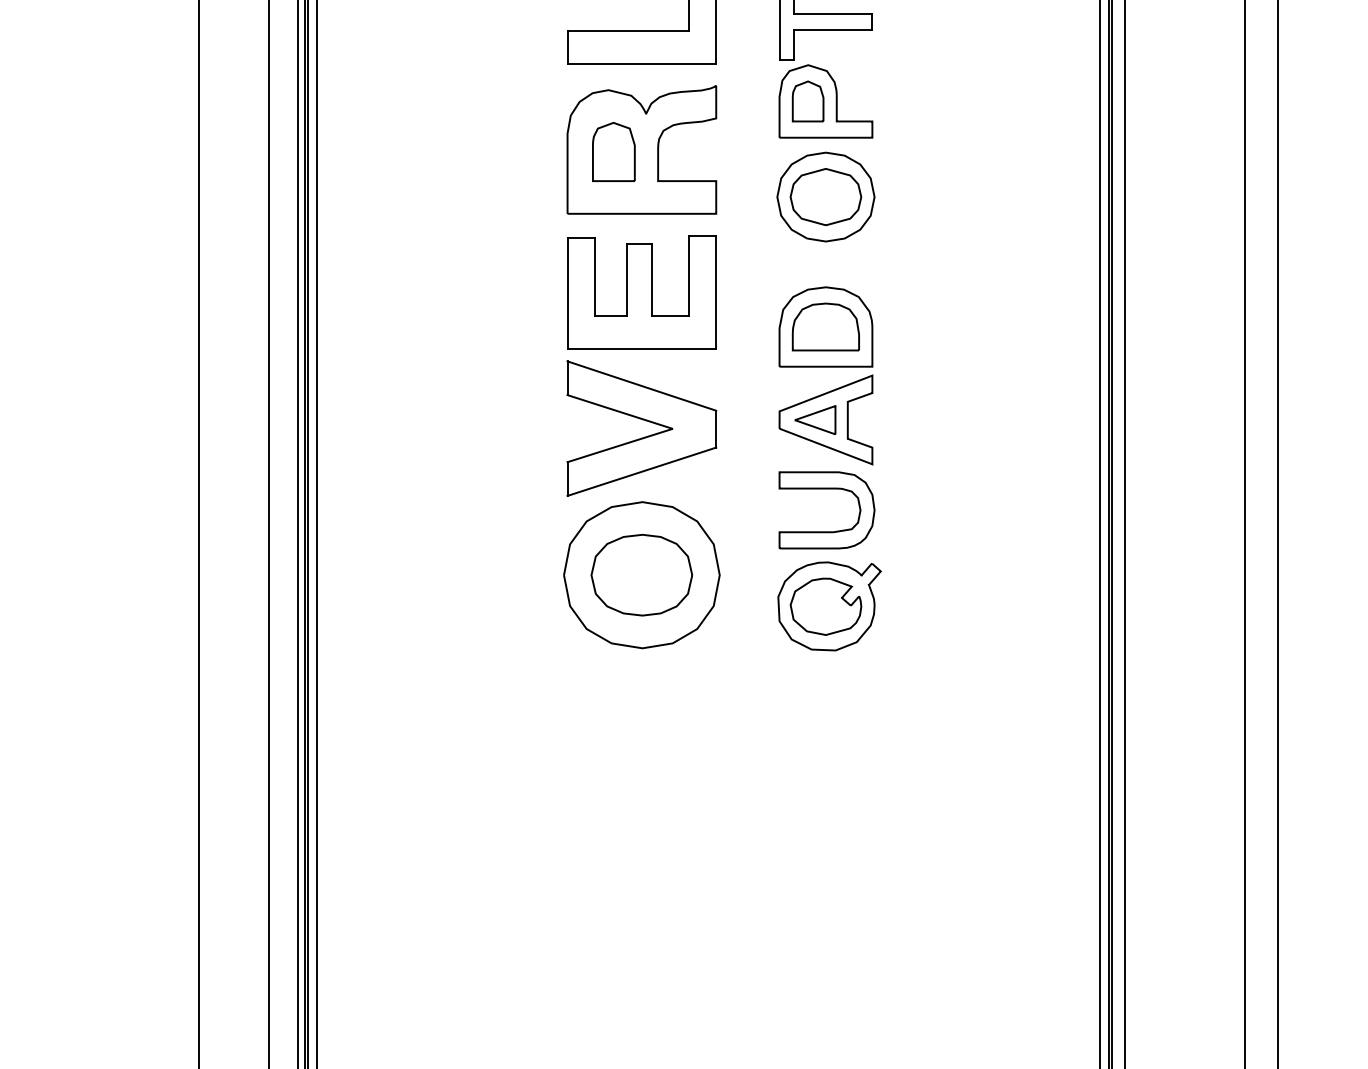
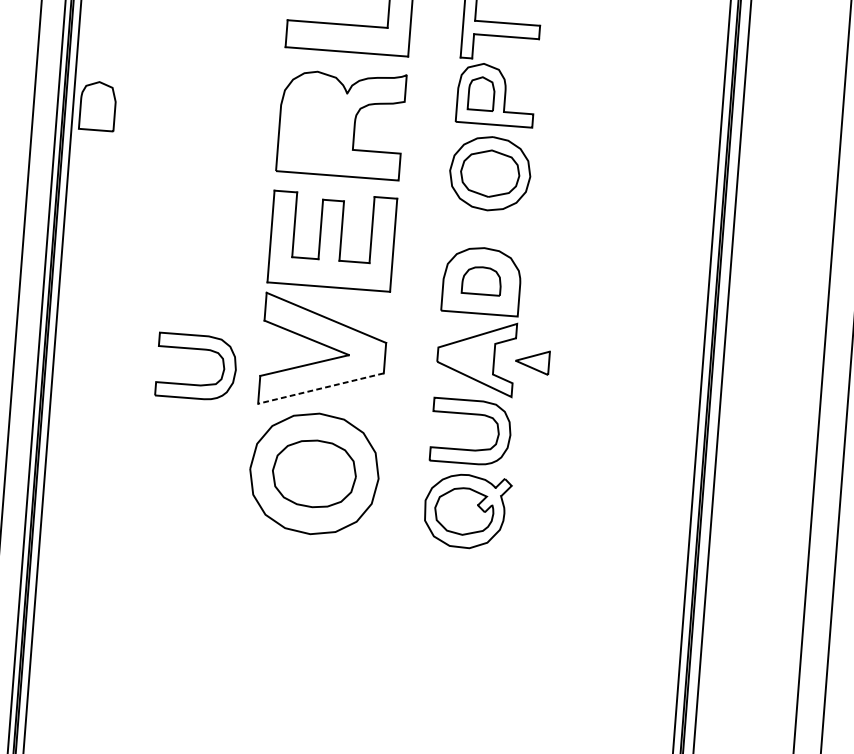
part: (613, 151) -> (97, 105), moved
part: (825, 326) -> (481, 280), size x0.7
part: (815, 419) -> (532, 361), moved
part: (489, 436) -> (197, 349), added
line: (641, 471) -> (320, 388), solid -> dashed

